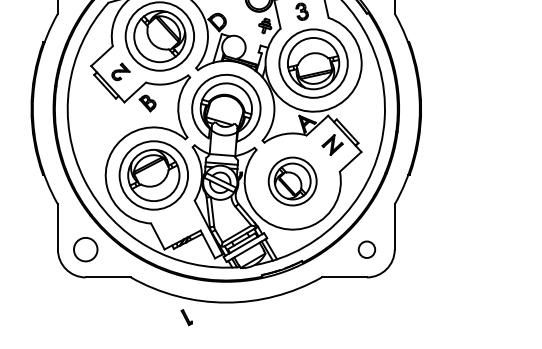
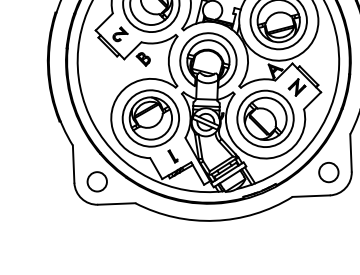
part: (292, 181) -> (265, 118), size x1.43
circle: (366, 249) -> (328, 172), size x1.43
part: (186, 317) -> (172, 156), moved

